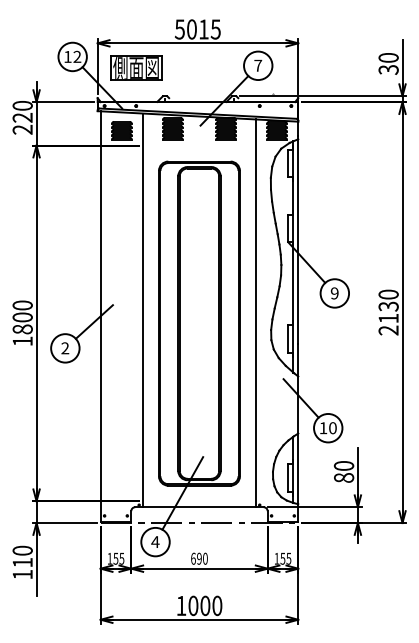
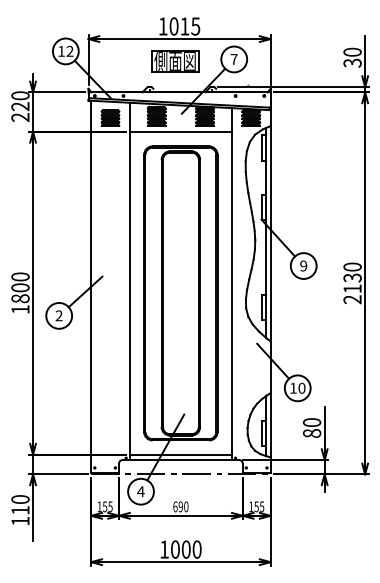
text: (179, 29) -> (162, 26), 5015 -> 1015
part: (136, 67) -> (175, 60), moved
line: (199, 145) -> (180, 131), added
line: (199, 501) -> (180, 454), added

